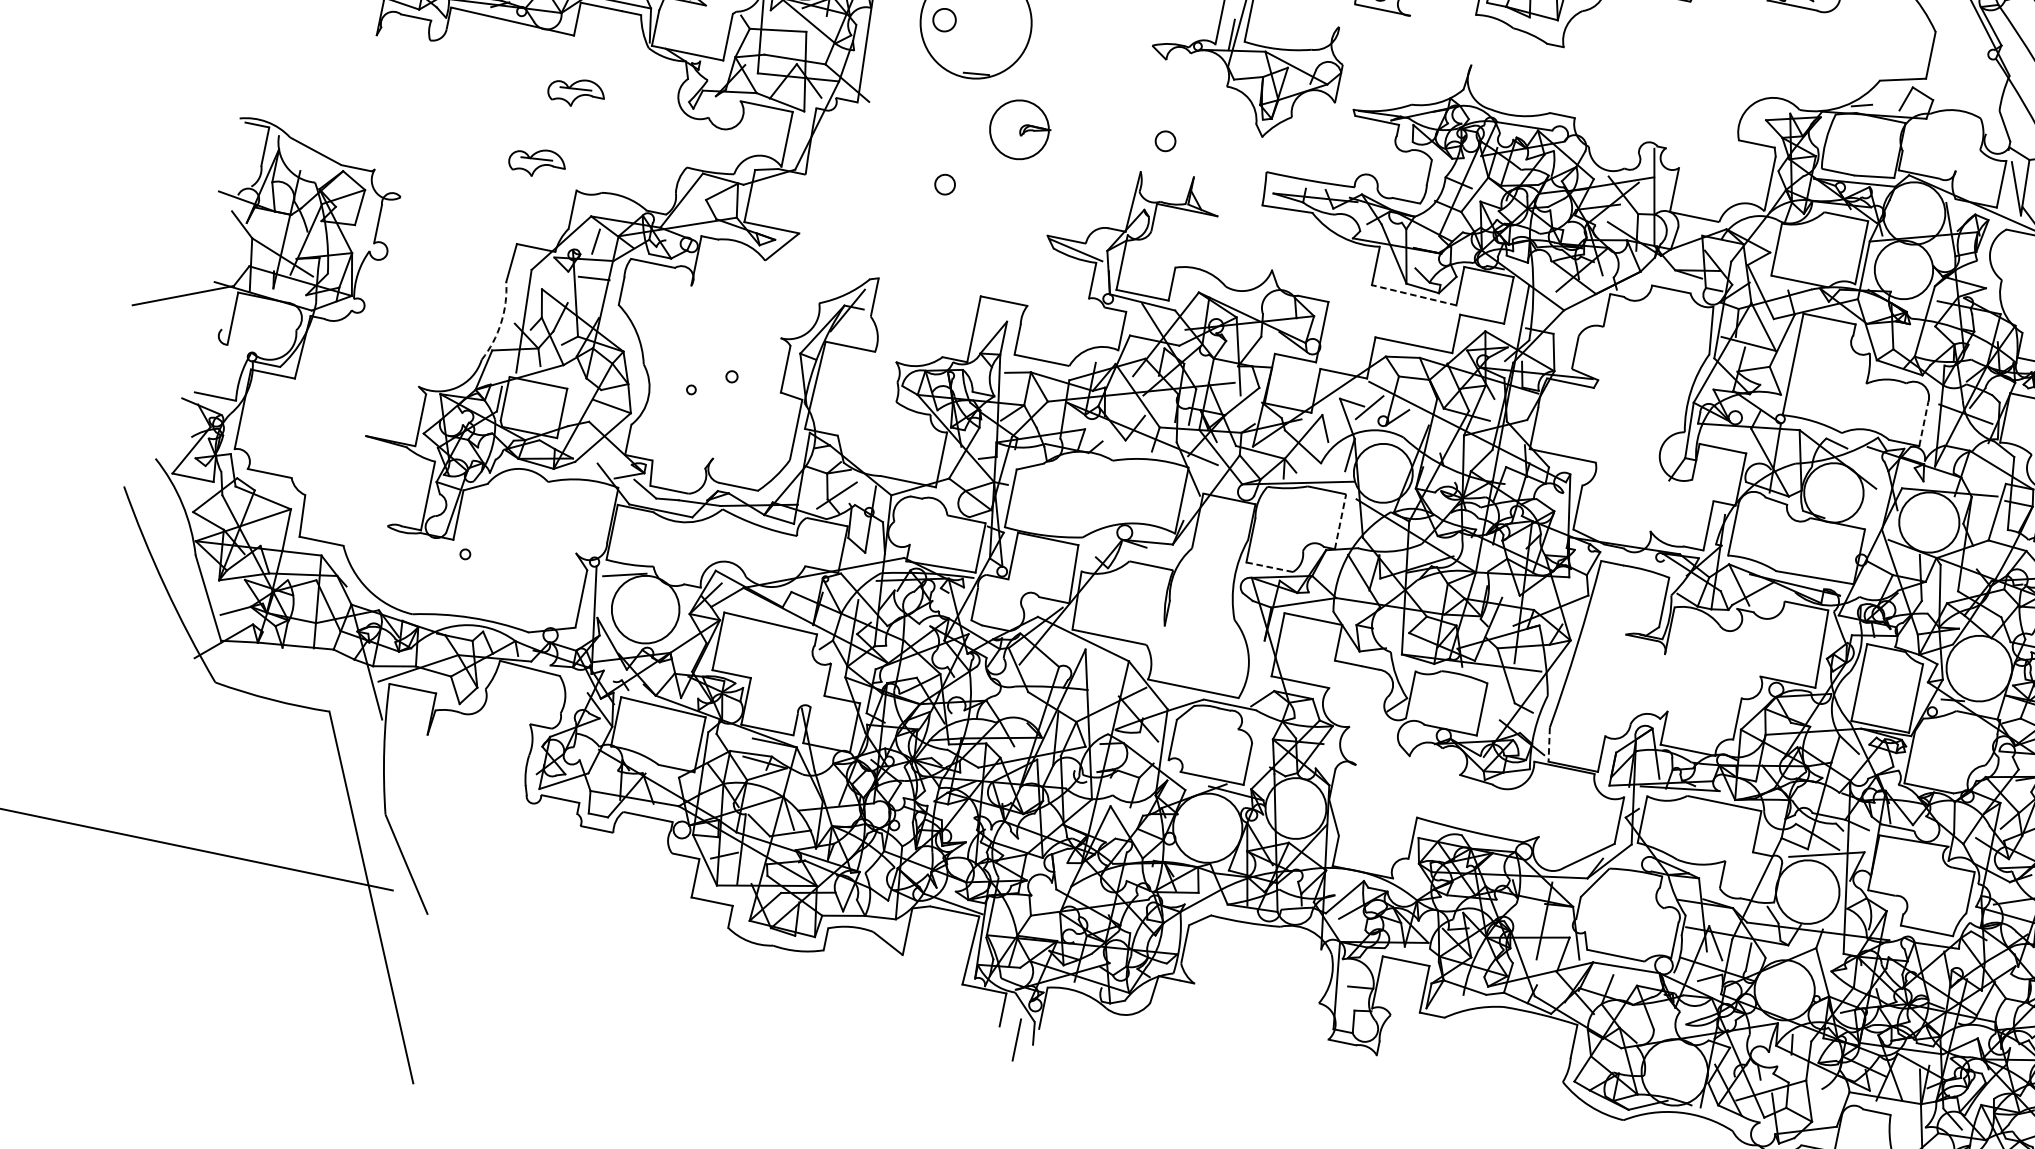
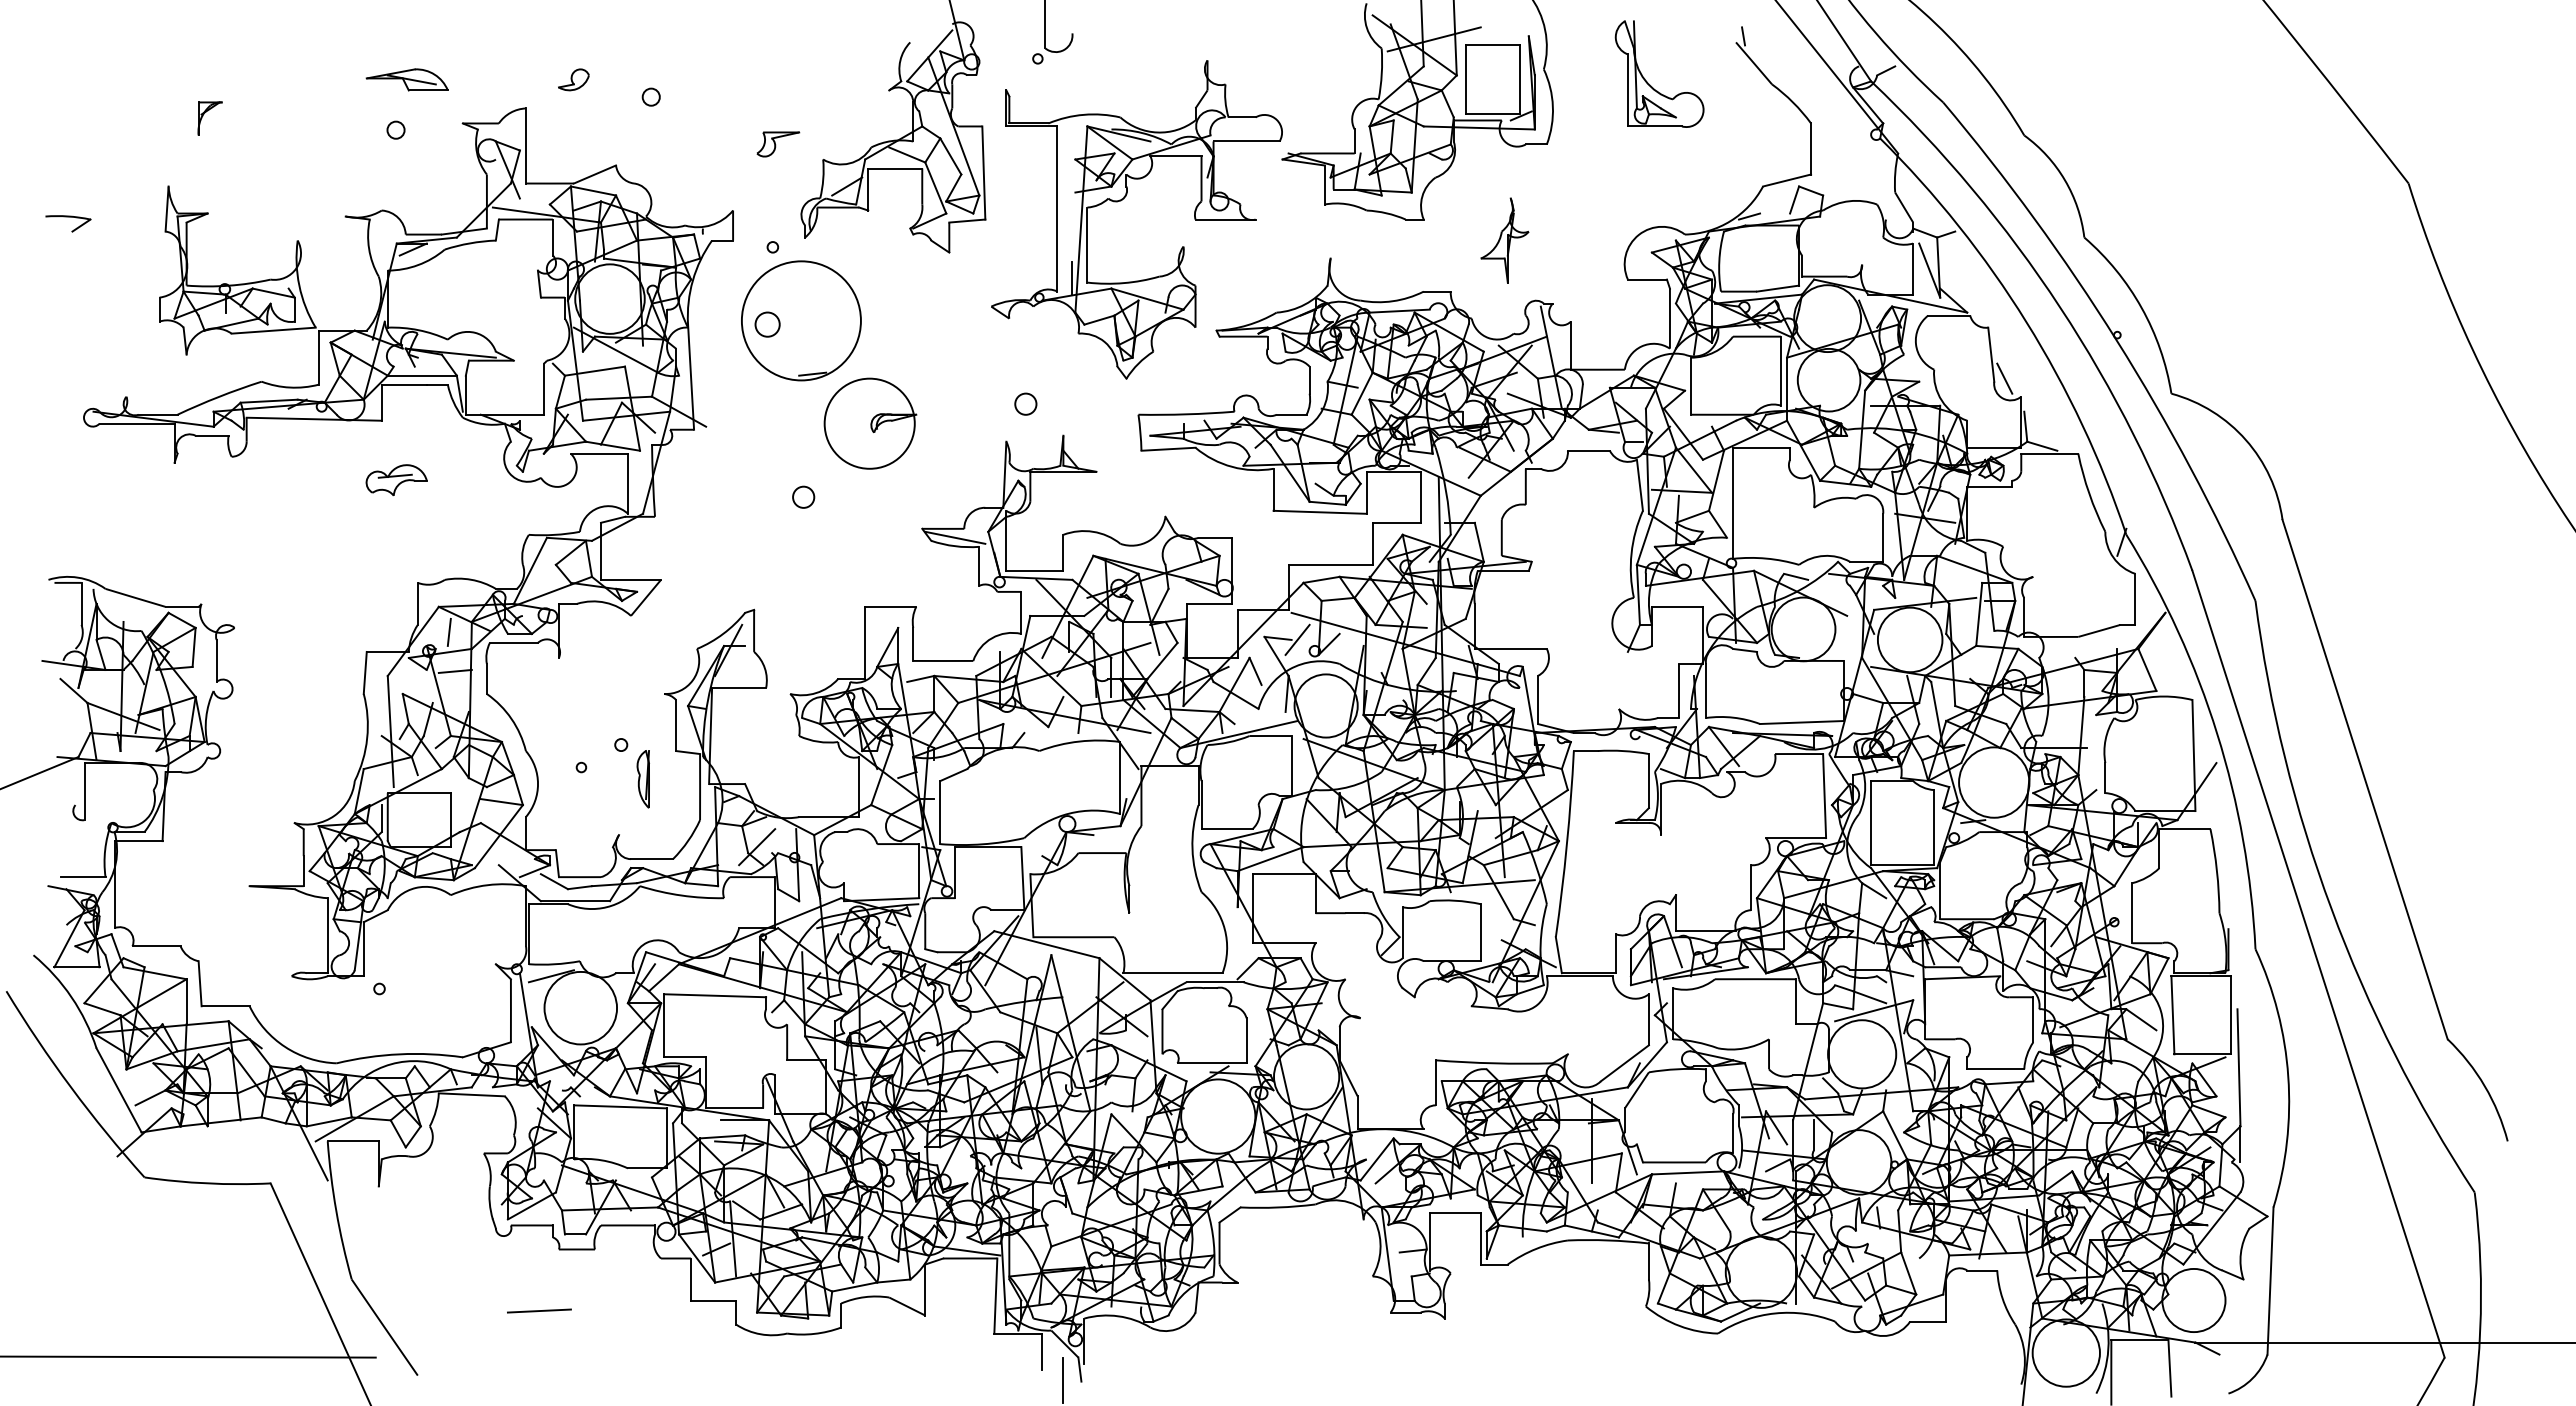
part: (1633, 81) -> (1504, 240), added
part: (1020, 129) -> (870, 423), size x1.43
part: (537, 163) -> (370, 562), removed
line: (1414, 295) -> (1320, 512), dashed -> solid
arc: (501, 323) -> (367, 738), dashed -> solid
part: (744, 412) -> (642, 779), added
line: (1924, 423) -> (1883, 537), dashed -> solid
line: (1340, 521) -> (1291, 765), dashed -> solid
line: (1270, 567) -> (1227, 829), dashed -> solid
line: (1548, 744) -> (1558, 955), dashed -> solid
line: (550, 877) -> (538, 1310), added

